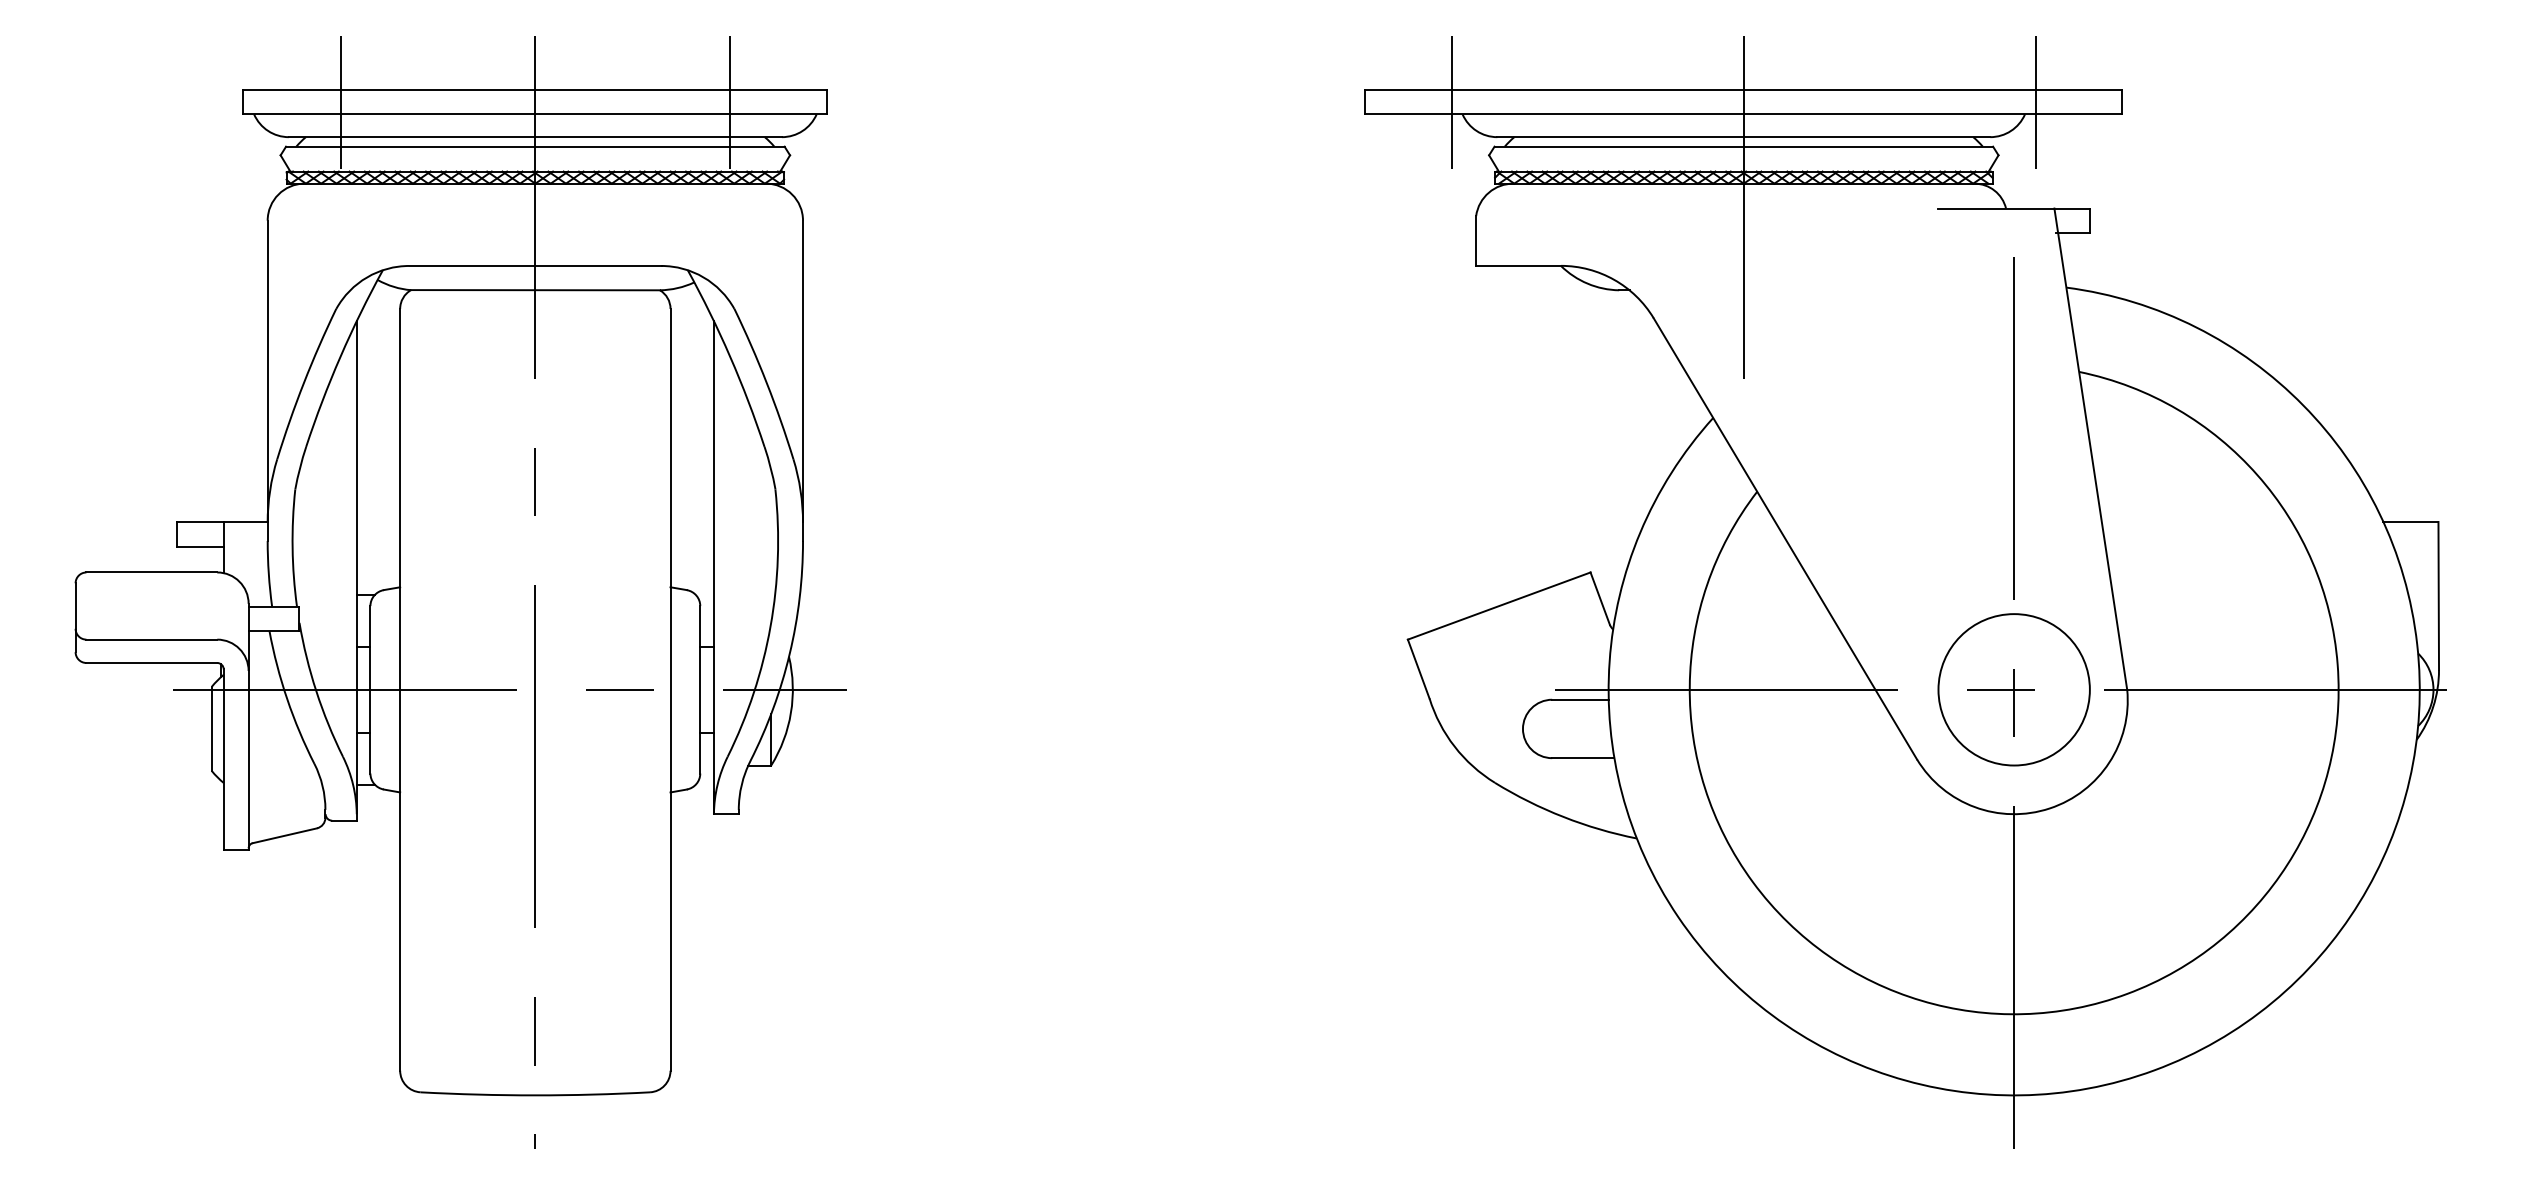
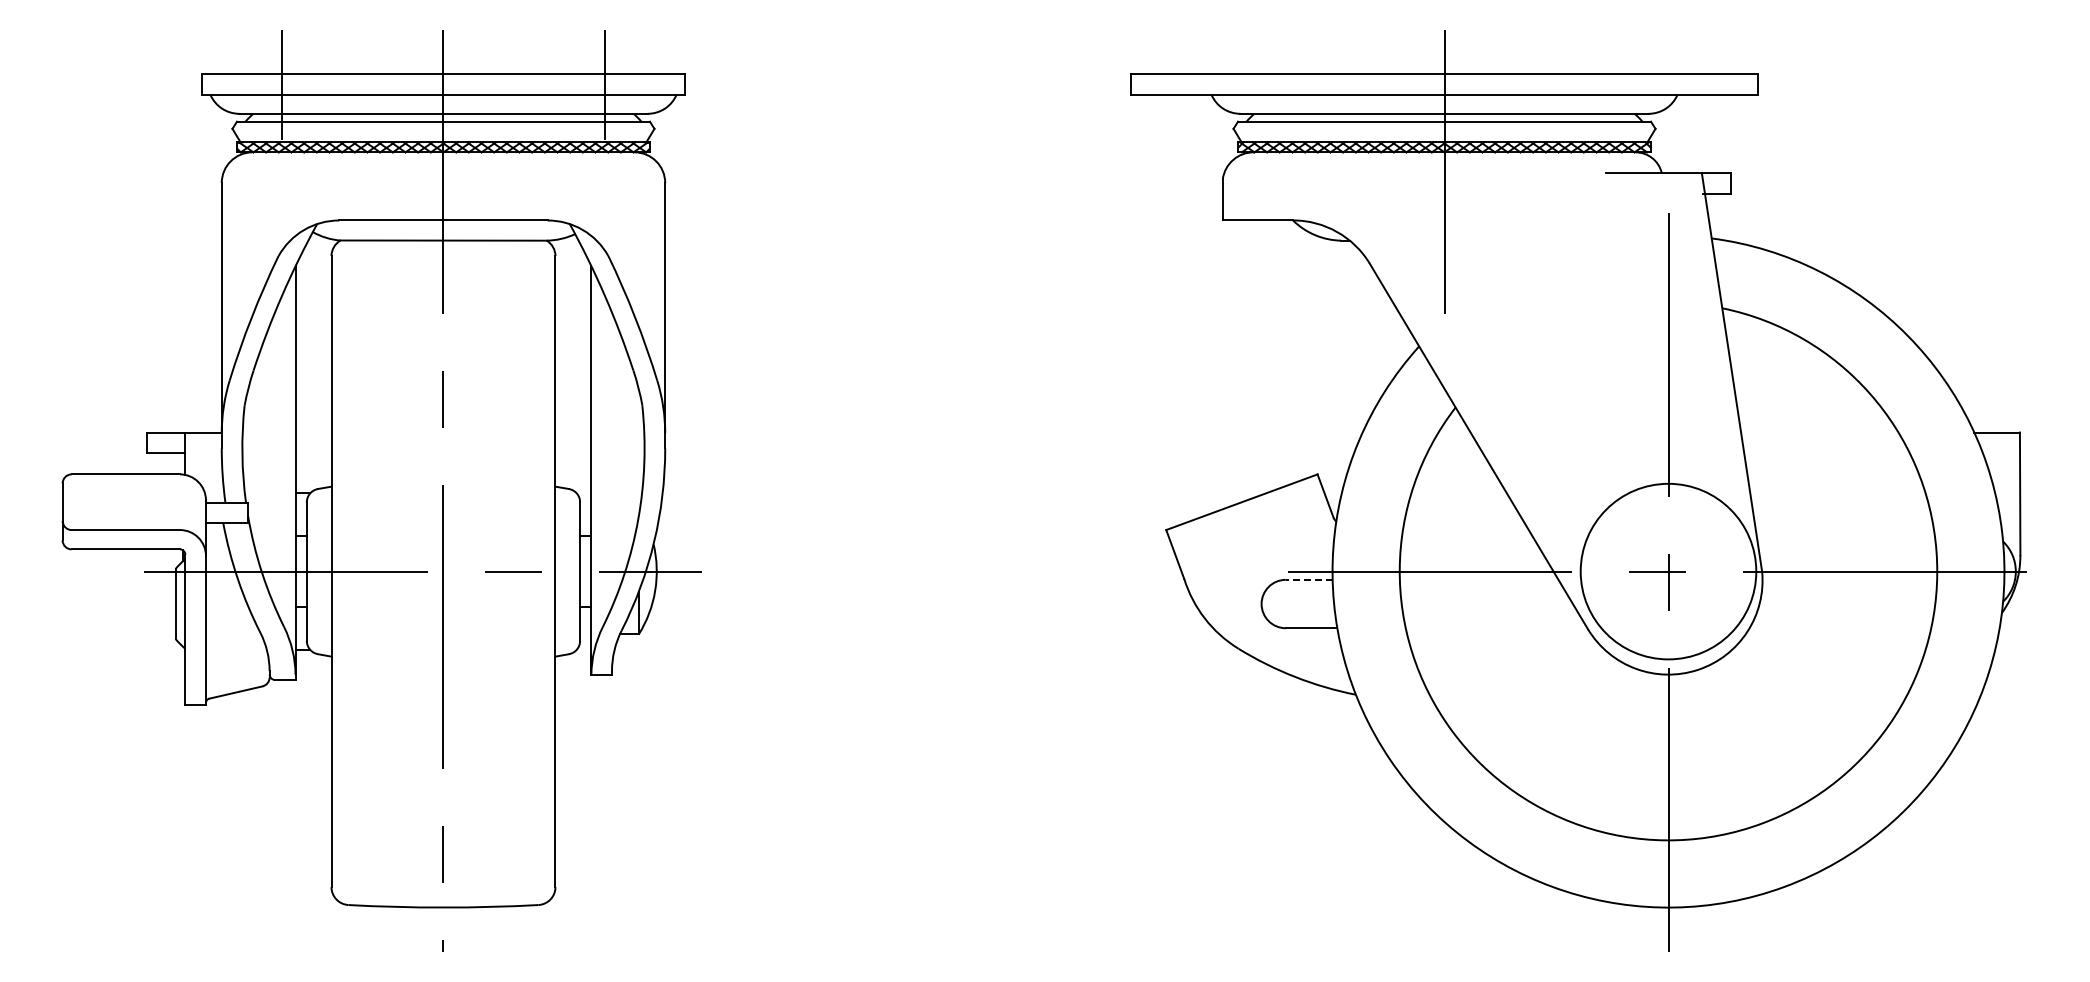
line: (1451, 101) -> (1202, 84), removed
line: (2035, 101) -> (1686, 84), removed
circle: (2014, 689) -> (1668, 571), size x1.4
line: (1579, 699) -> (1308, 579), solid -> dashed

